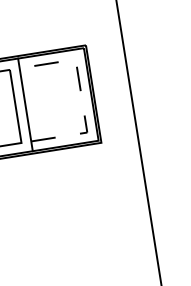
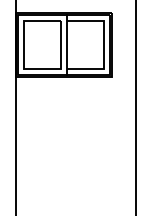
line: (82, 96) -> (104, 45), dashed -> solid

